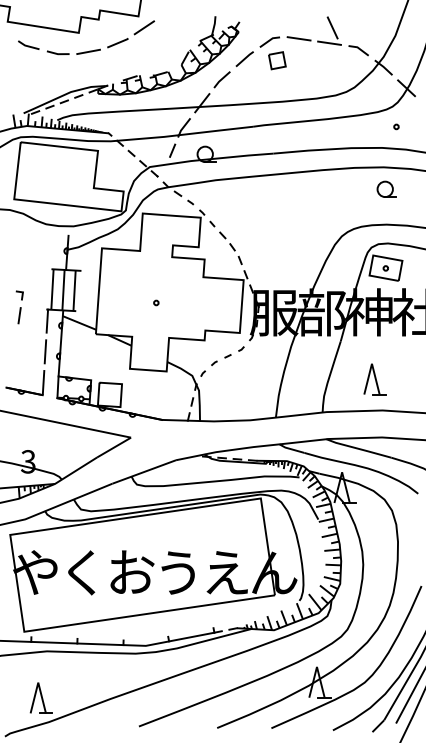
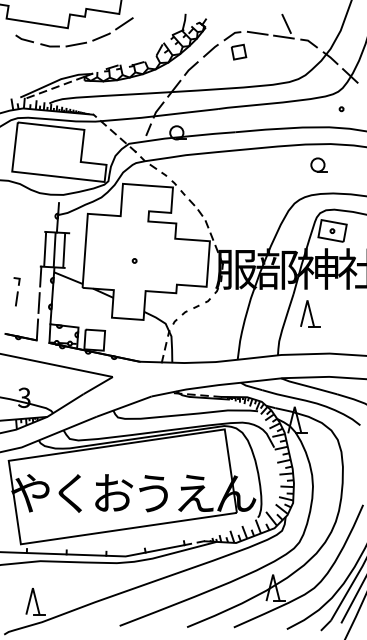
part: (385, 188) -> (318, 164), moved
part: (19, 307) -> (16, 291), moved
part: (375, 379) -> (310, 313), moved

